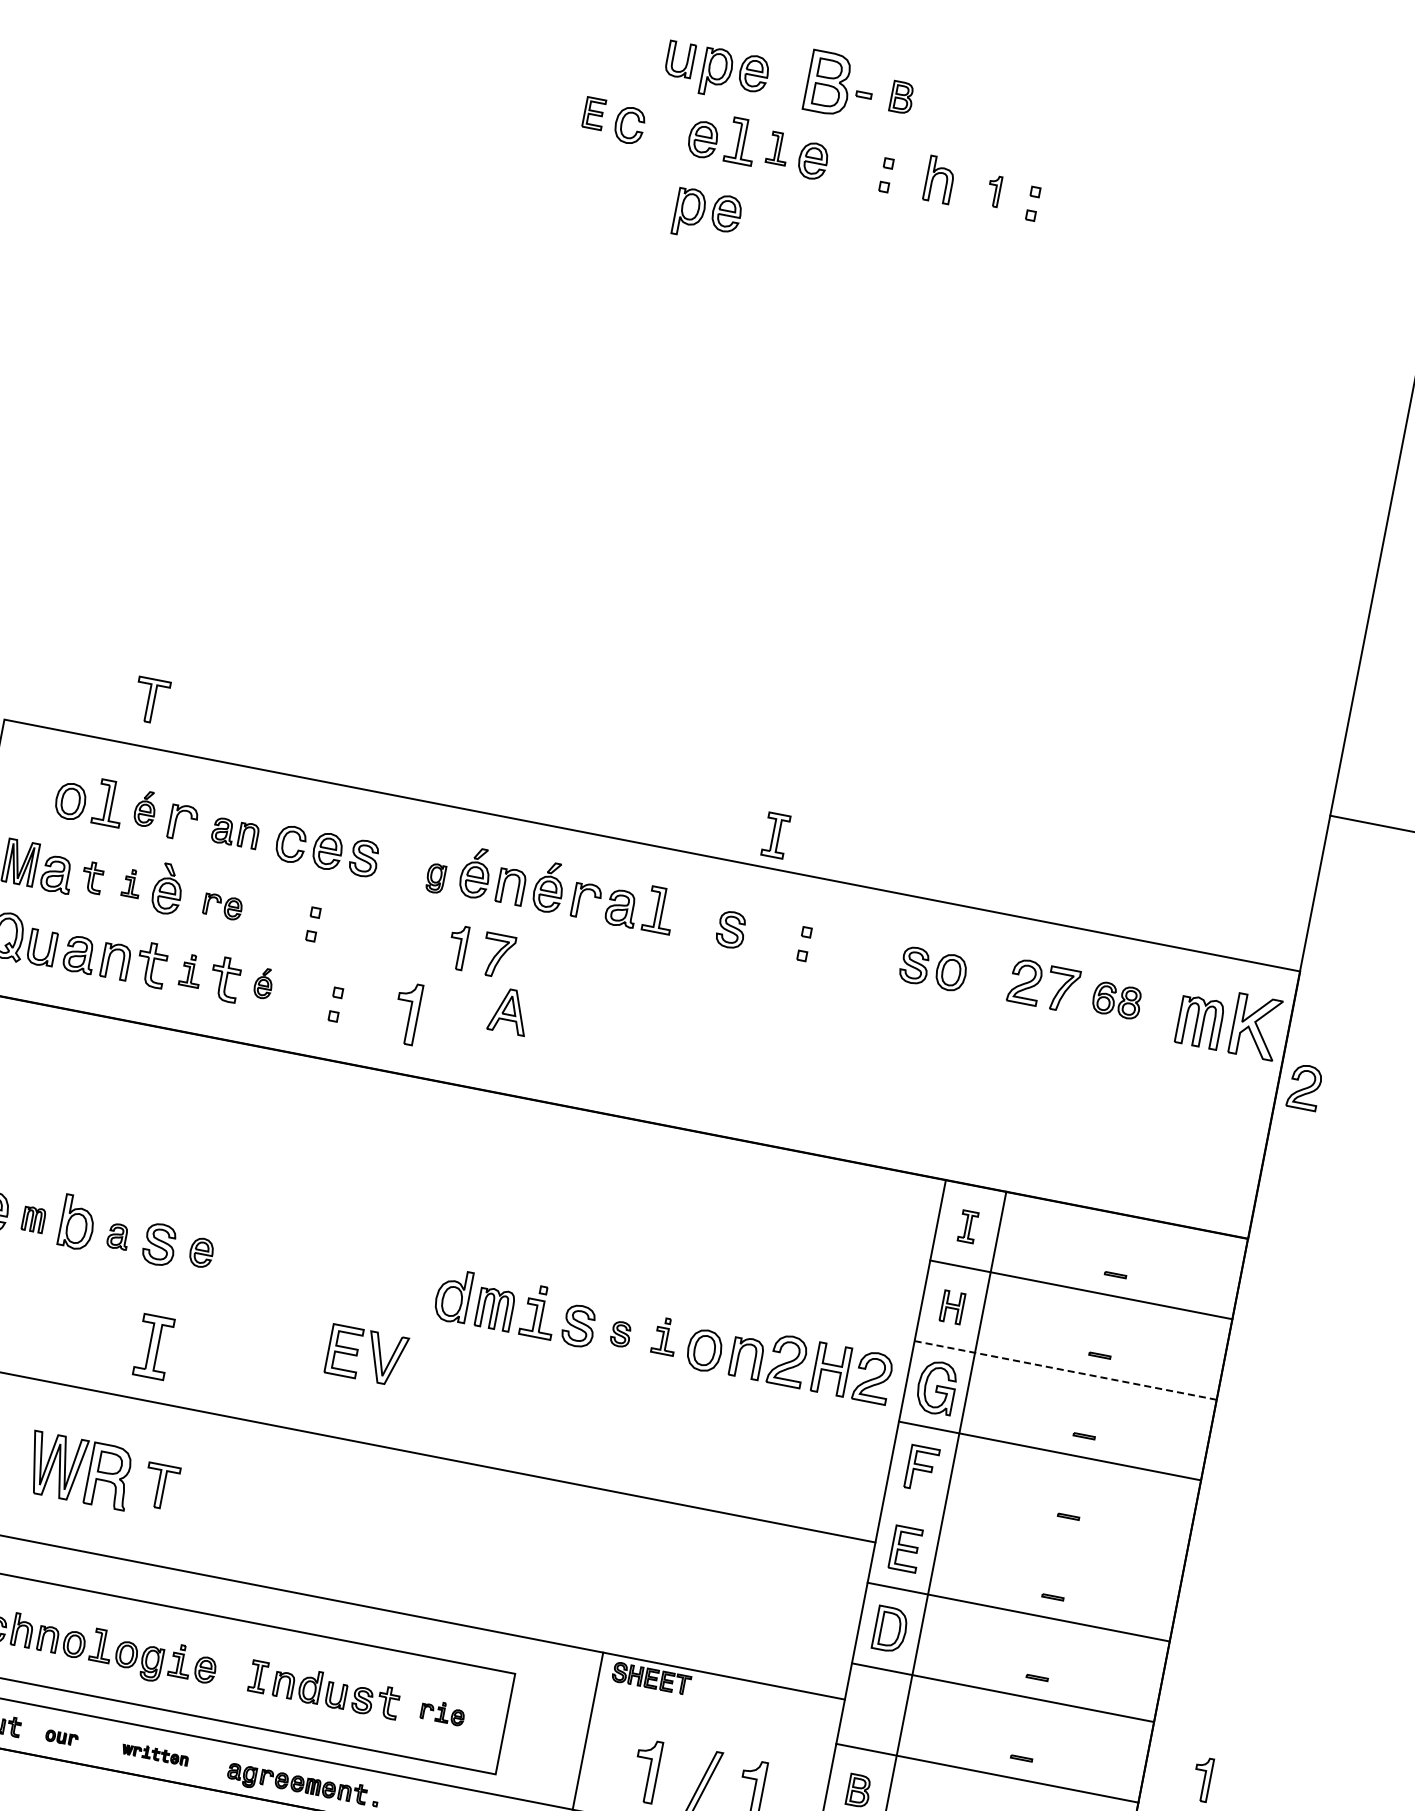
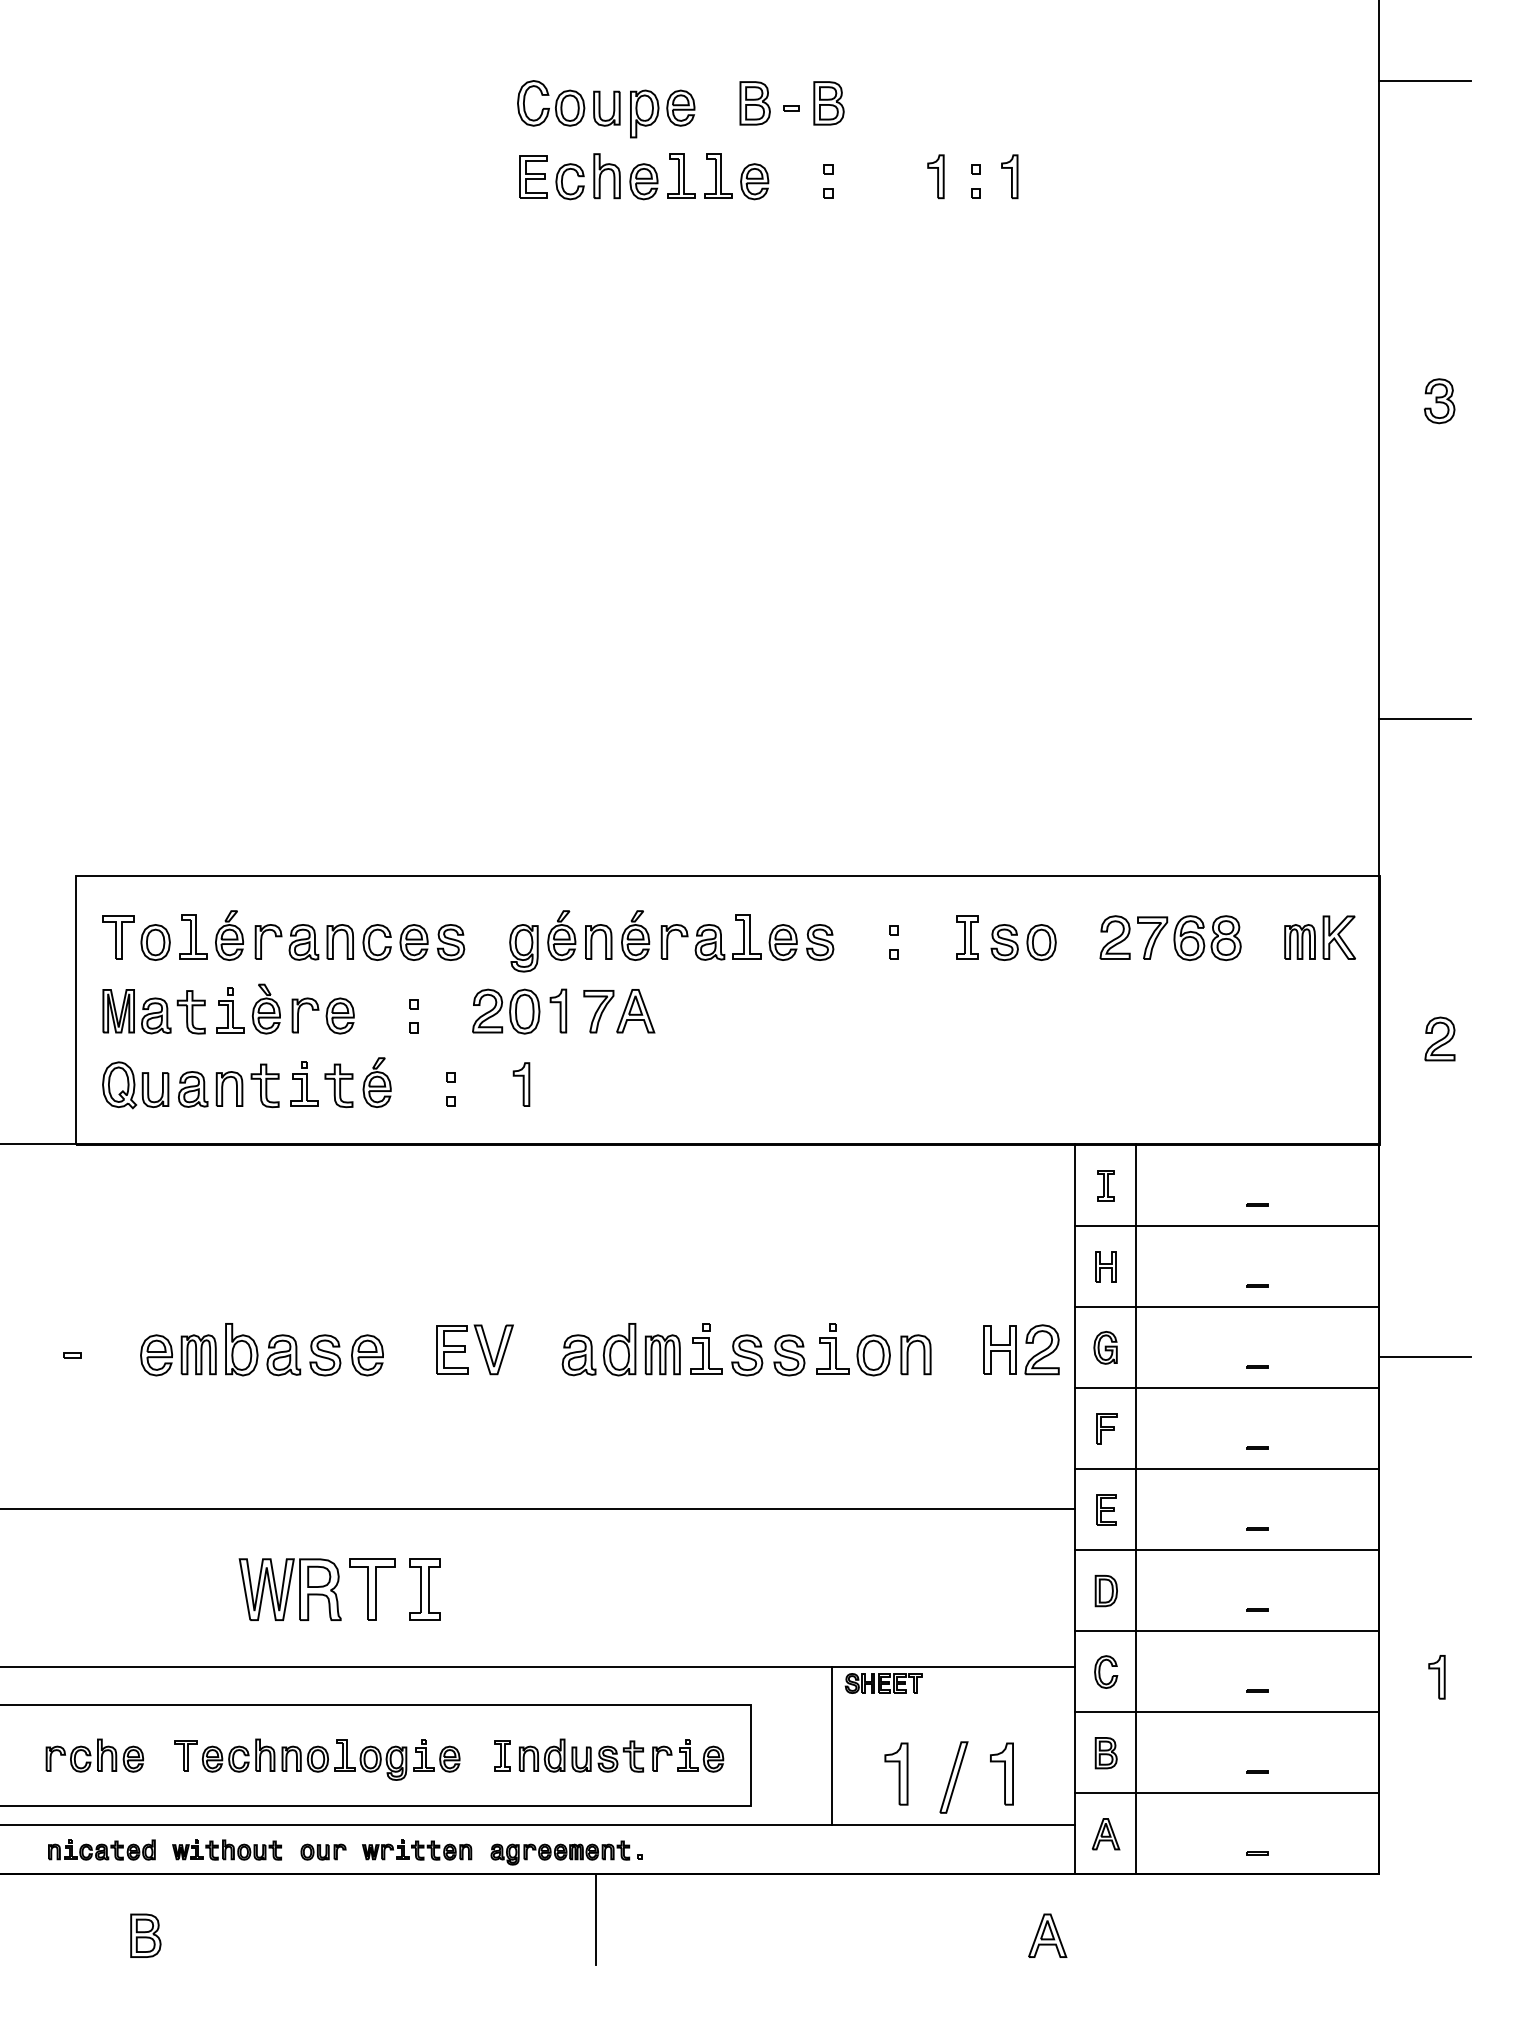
part: (626, 44) -> (551, 103), added
part: (828, 83) -> (754, 103), size x0.71
part: (901, 97) -> (828, 103), size x1.43
part: (594, 113) -> (533, 176), size x1.43
part: (778, 147) -> (718, 175), size x1.43
part: (939, 180) -> (606, 176), moved
part: (993, 190) -> (935, 176), size x1.43
part: (1067, 205) -> (1009, 176), added
part: (707, 215) -> (662, 254), removed
part: (151, 700) -> (118, 937), moved
part: (145, 808) -> (229, 935), size x1.43
part: (234, 833) -> (320, 942), size x1.43
part: (775, 835) -> (967, 937), moved
part: (91, 877) -> (190, 1012), size x1.43
part: (435, 878) -> (523, 948), size x1.67
part: (132, 883) -> (230, 1010), size x1.67
part: (222, 906) -> (322, 1015), size x1.67
part: (693, 922) -> (782, 942), added
part: (406, 937) -> (506, 1011), added
part: (191, 970) -> (304, 1083), size x1.43
part: (263, 983) -> (376, 1082), size x1.67
part: (1116, 1000) -> (1207, 938), size x1.43
part: (509, 1011) -> (635, 1011), moved
part: (406, 1013) -> (521, 1084), size x0.71
part: (1228, 1021) -> (1319, 937), size x0.71
part: (1304, 1086) -> (1439, 1038), moved
part: (33, 1219) -> (198, 1354), size x1.67
part: (118, 1236) -> (283, 1355), size x1.67
part: (201, 1252) -> (367, 1355), size x1.43
part: (411, 1293) -> (578, 1355), added
part: (620, 1334) -> (789, 1355), size x1.67
part: (665, 1335) -> (832, 1348), size x1.43
part: (153, 1346) -> (424, 1589), moved
part: (372, 1353) -> (480, 1346), moved
part: (787, 1360) -> (955, 1349), removed
line: (1065, 1370) -> (1227, 1306), dashed -> solid
part: (936, 1387) -> (1105, 1347), size x0.62
line: (1251, 1459) -> (1424, 1357), added
part: (921, 1468) -> (1106, 1428), size x0.71
part: (161, 1486) -> (372, 1589), size x1.43
line: (1034, 1531) -> (1227, 1468), added
part: (906, 1548) -> (1106, 1509), size x0.71
part: (889, 1630) -> (1105, 1591), size x0.71
part: (874, 1709) -> (1106, 1671), added
part: (443, 1712) -> (688, 1755), size x1.67
part: (61, 1737) -> (323, 1851), size x1.43
part: (155, 1753) -> (417, 1849), size x1.67

